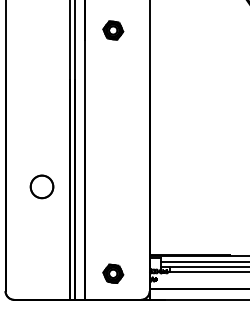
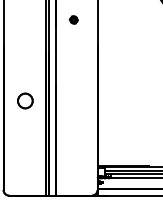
part: (112, 29) -> (73, 19), size x0.6
part: (42, 186) -> (25, 100), moved
part: (112, 273) -> (73, 178), removed

